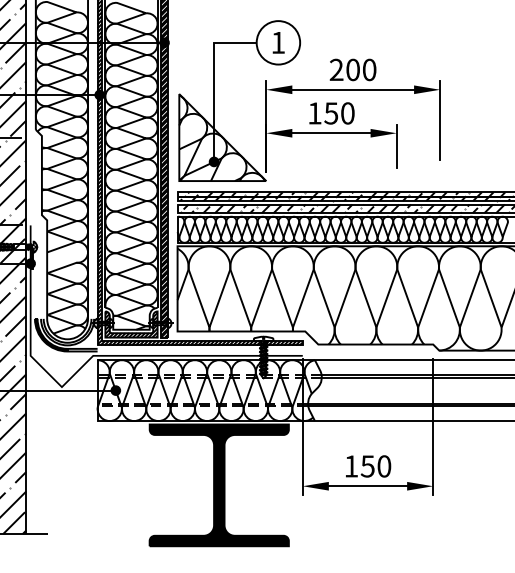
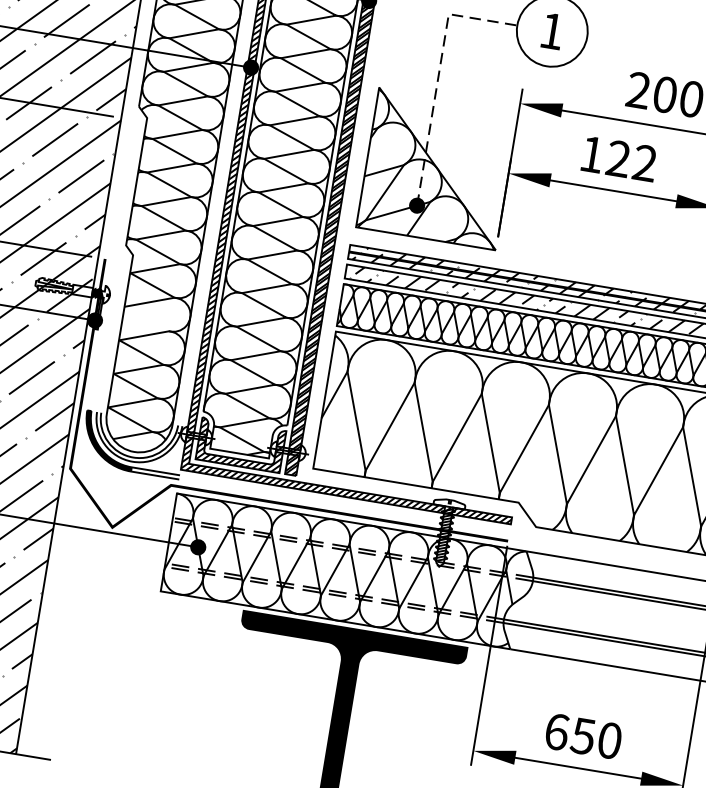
line: (214, 80) -> (439, 74), solid -> dashed
text: (339, 113) -> (631, 161), 150 -> 122
text: (351, 466) -> (557, 732), 150 -> 650

